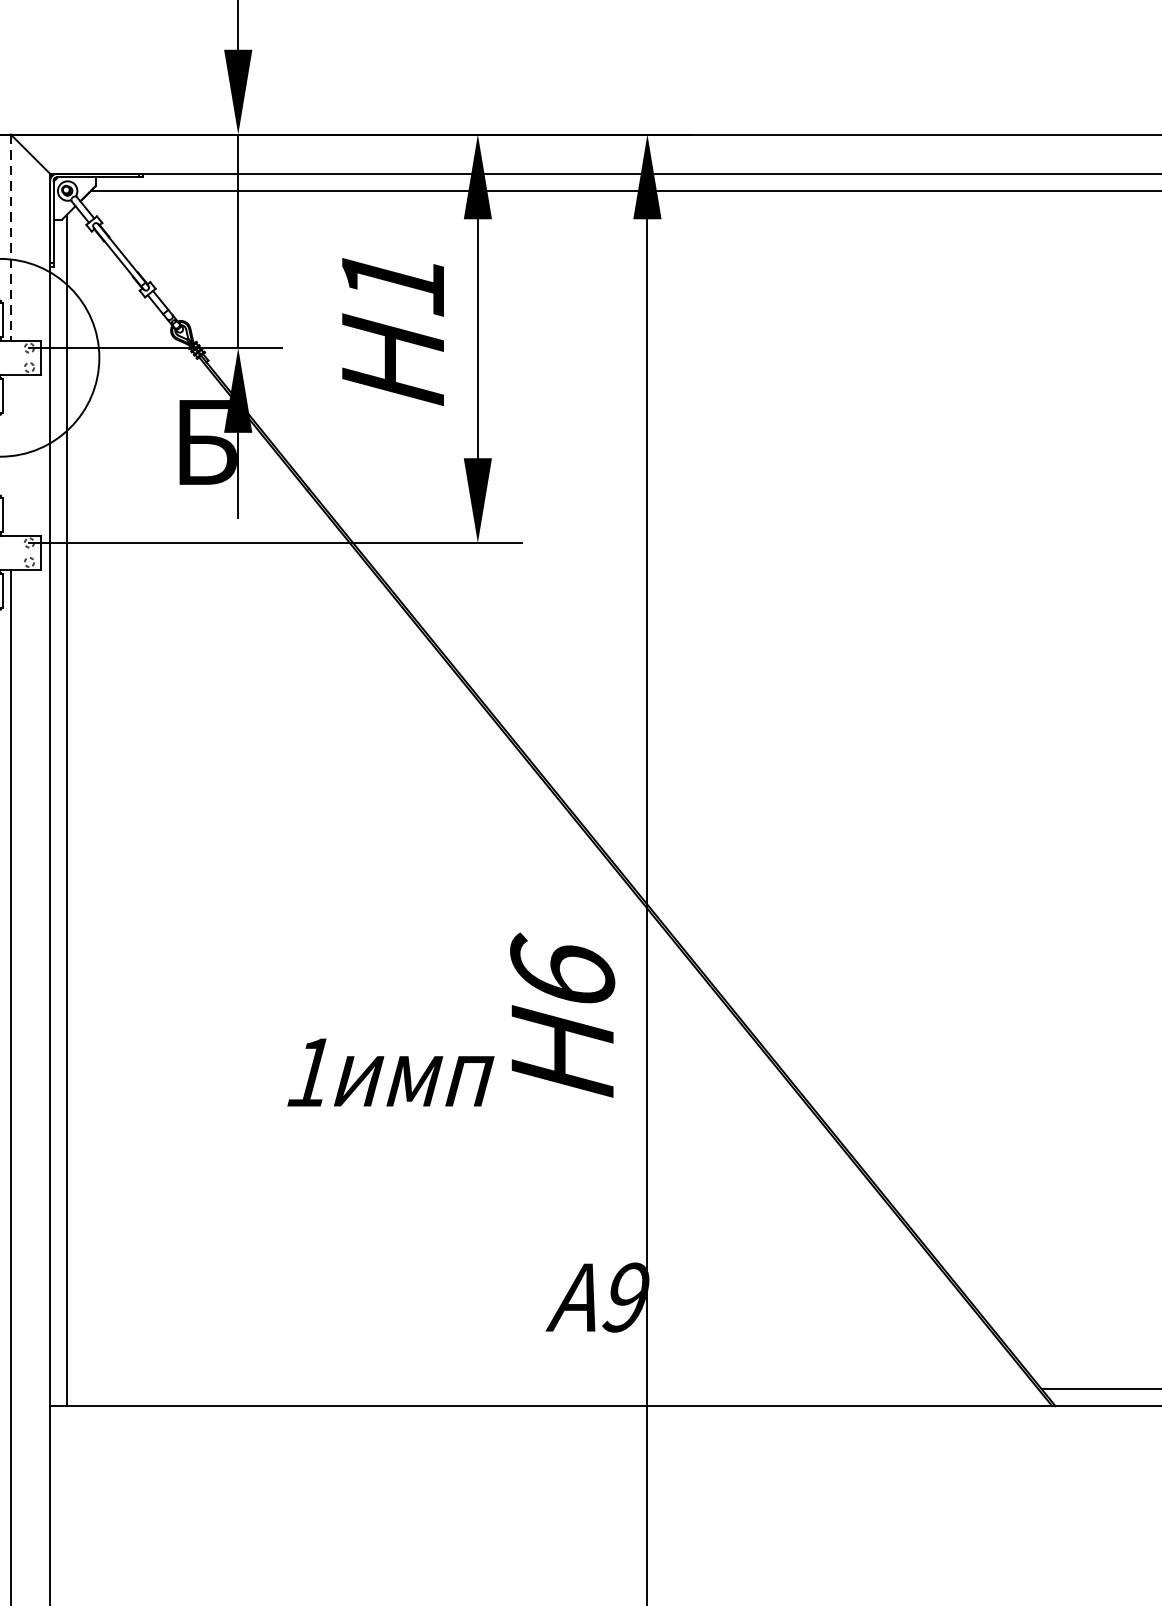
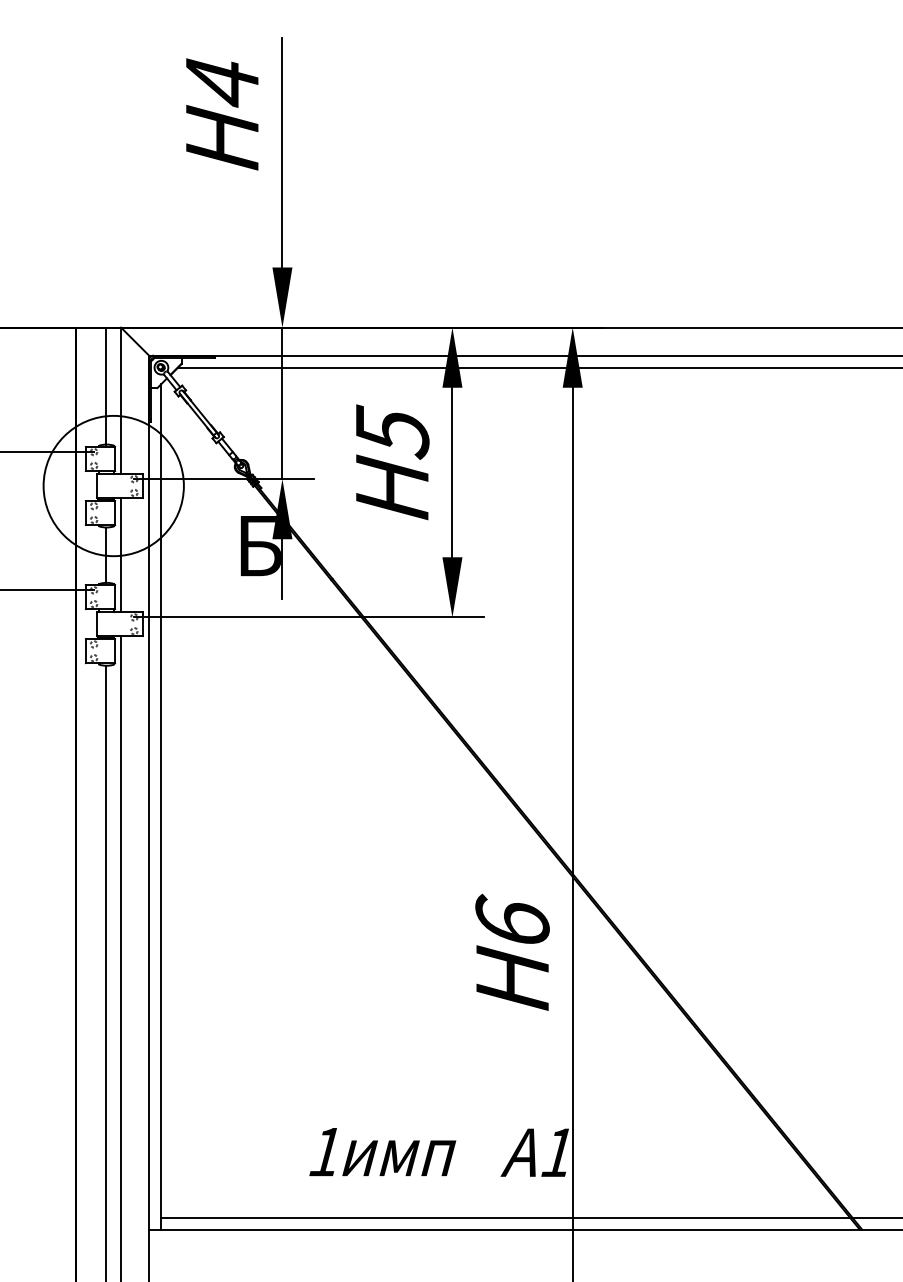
line: (11, 238) -> (121, 401), dashed -> solid
text: (393, 280) -> (392, 431), H1 -> H5
line: (11, 455) -> (121, 555), added
text: (390, 1073) -> (382, 1152), moved
text: (625, 1297) -> (557, 1152), A9 -> A1
line: (552, 1388) -> (505, 1217), added

